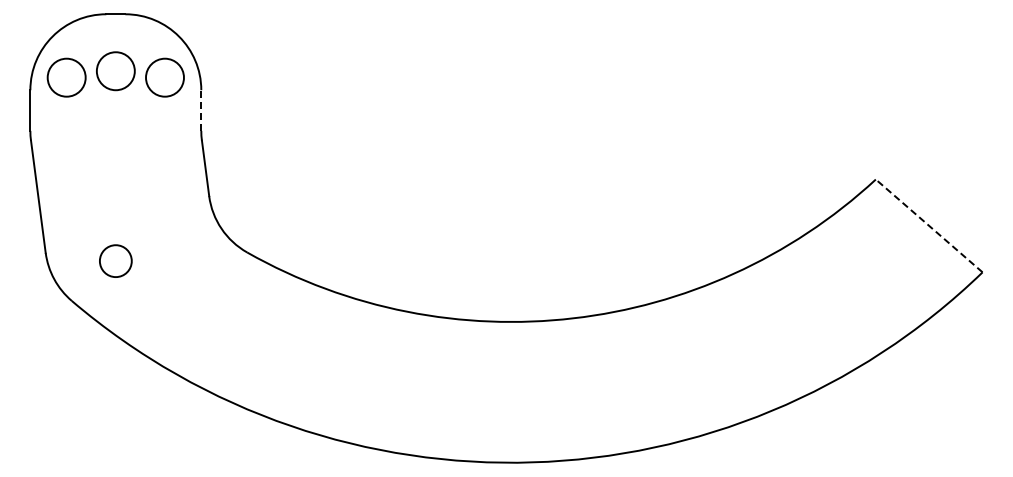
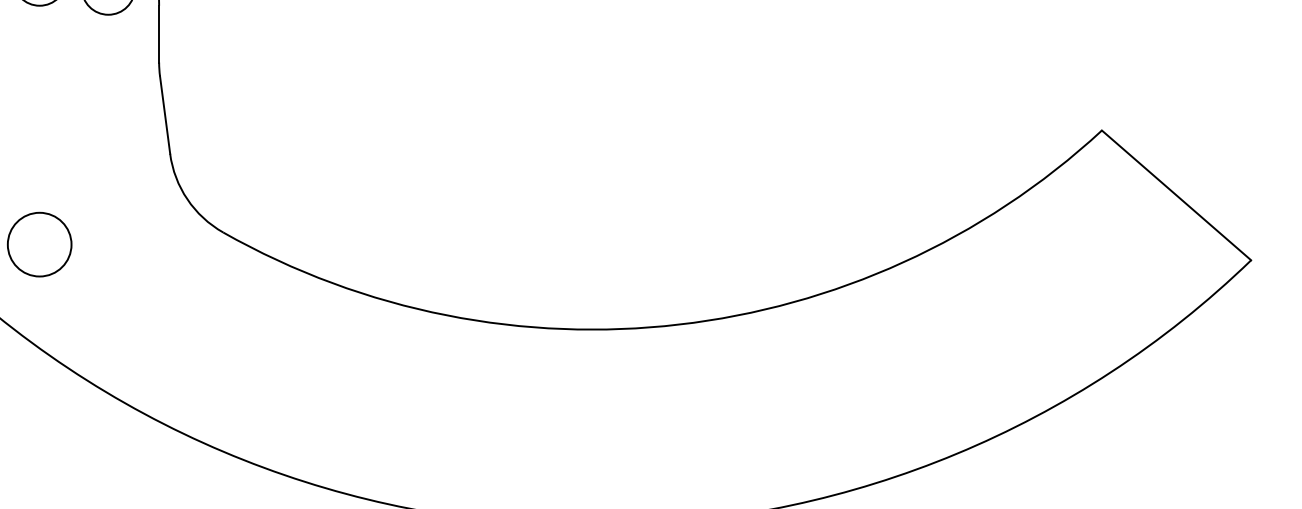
line: (201, 110) -> (159, 34), dashed -> solid
line: (929, 225) -> (1176, 194), dashed -> solid
circle: (115, 260) -> (39, 243), size x1.43

